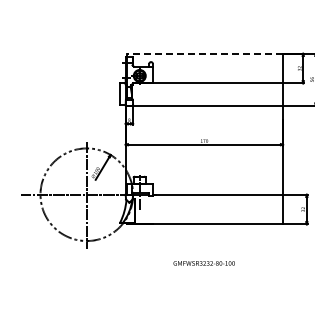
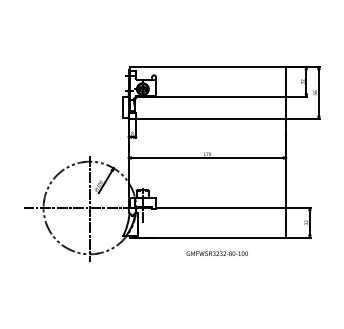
line: (204, 54) -> (207, 67), dashed -> solid
text: (203, 263) -> (216, 253), moved

